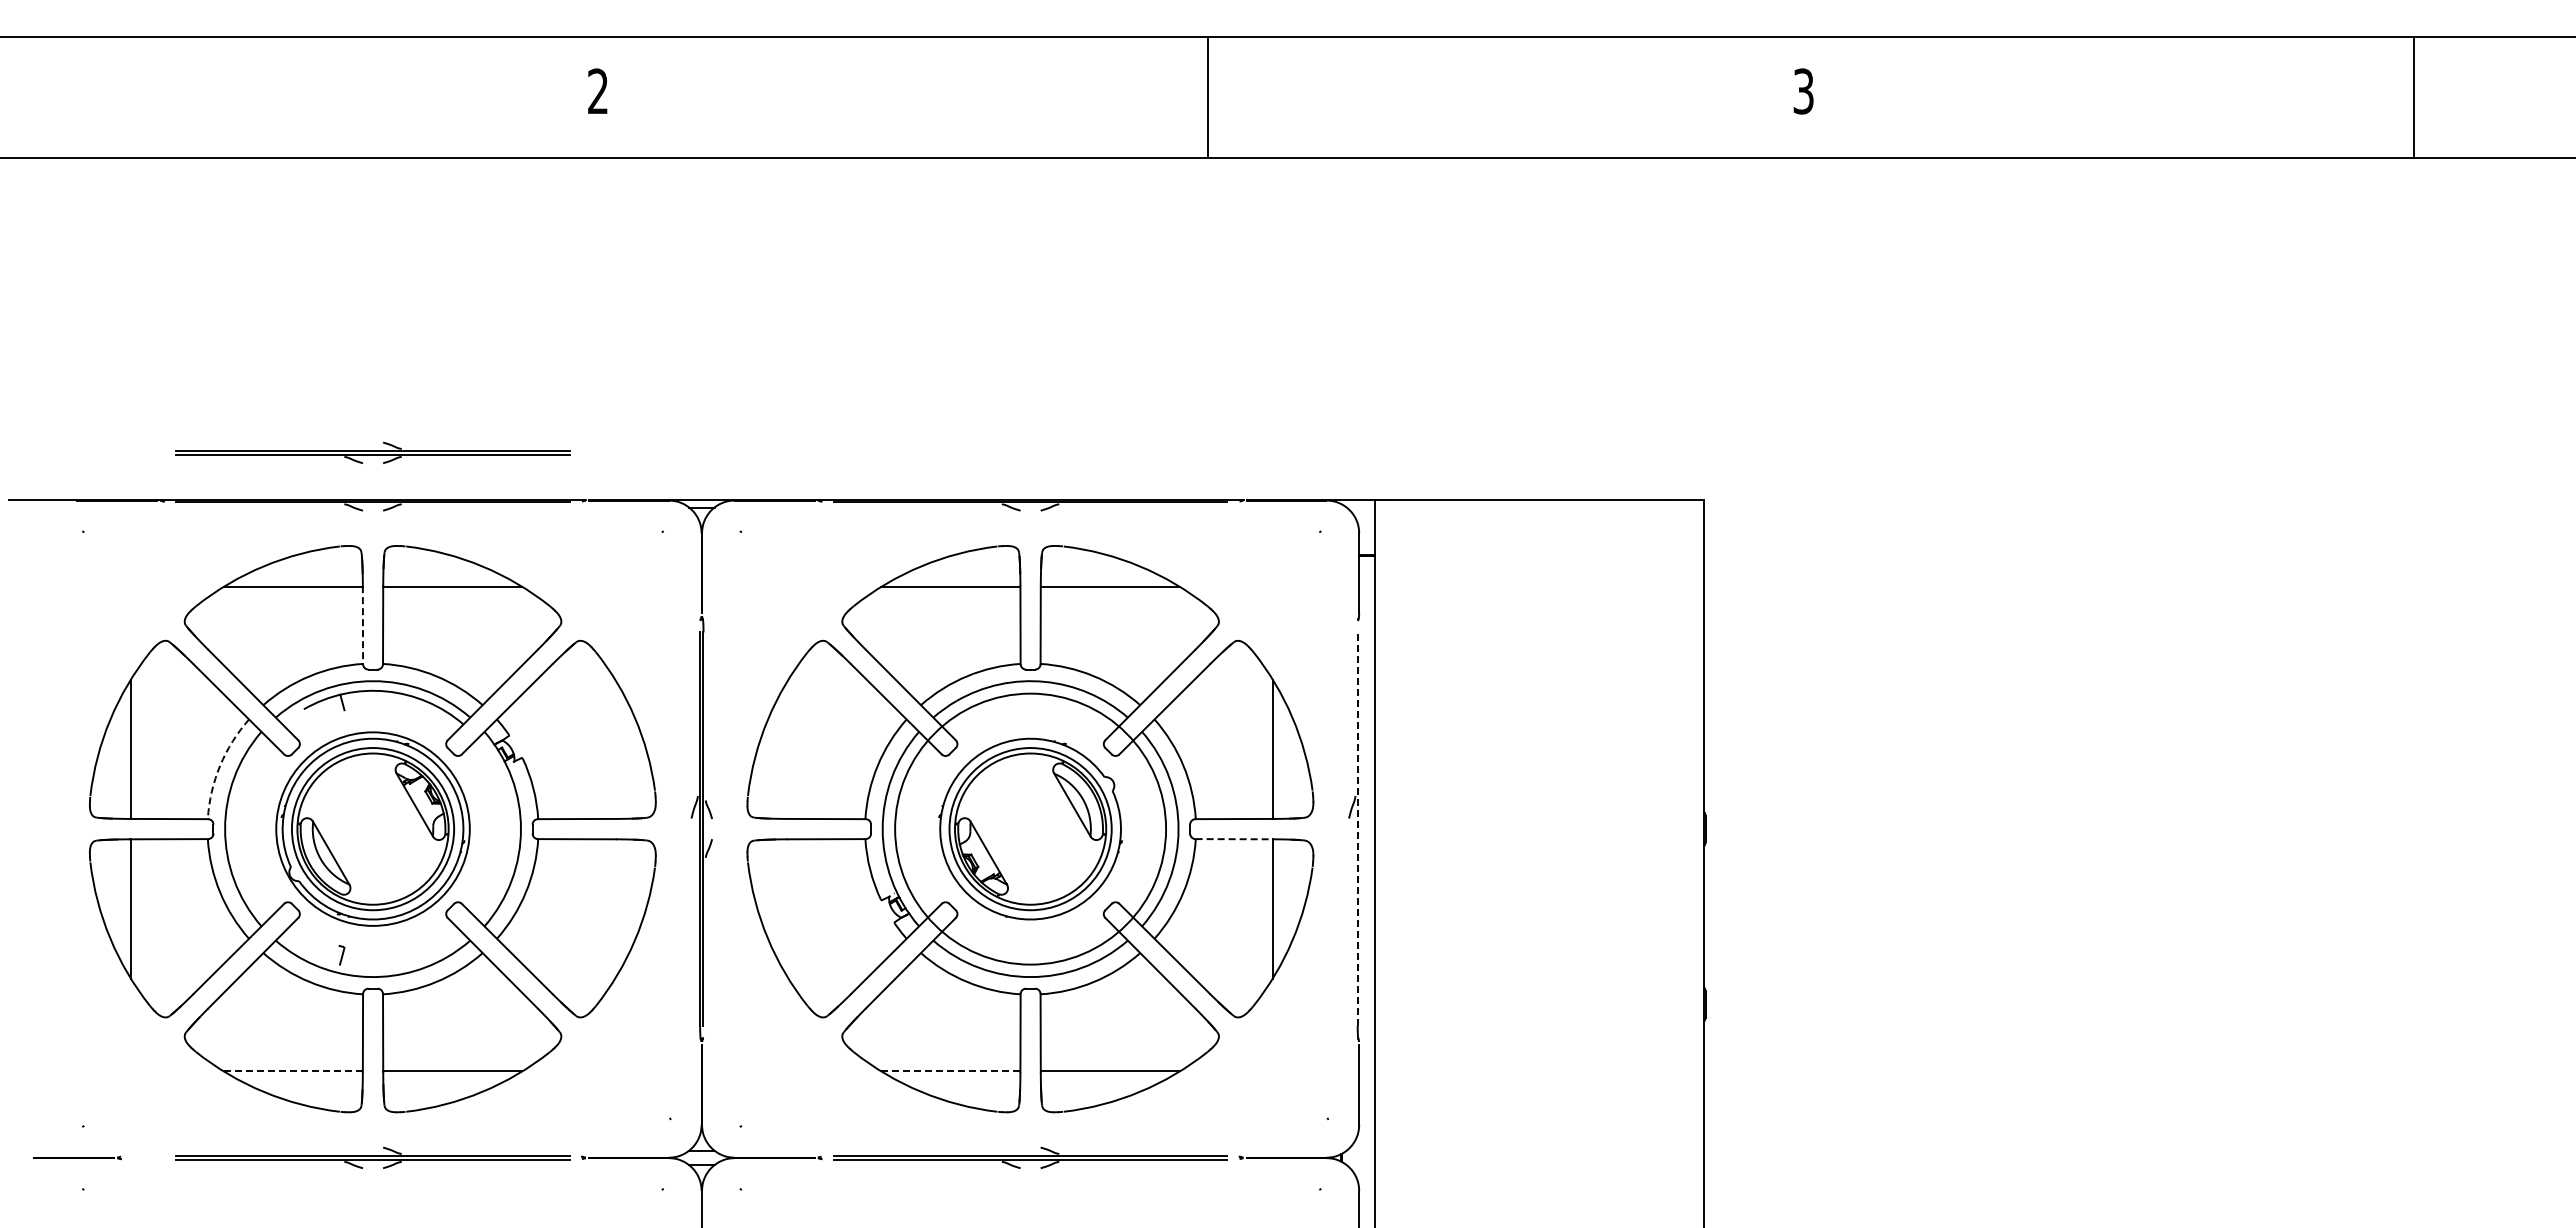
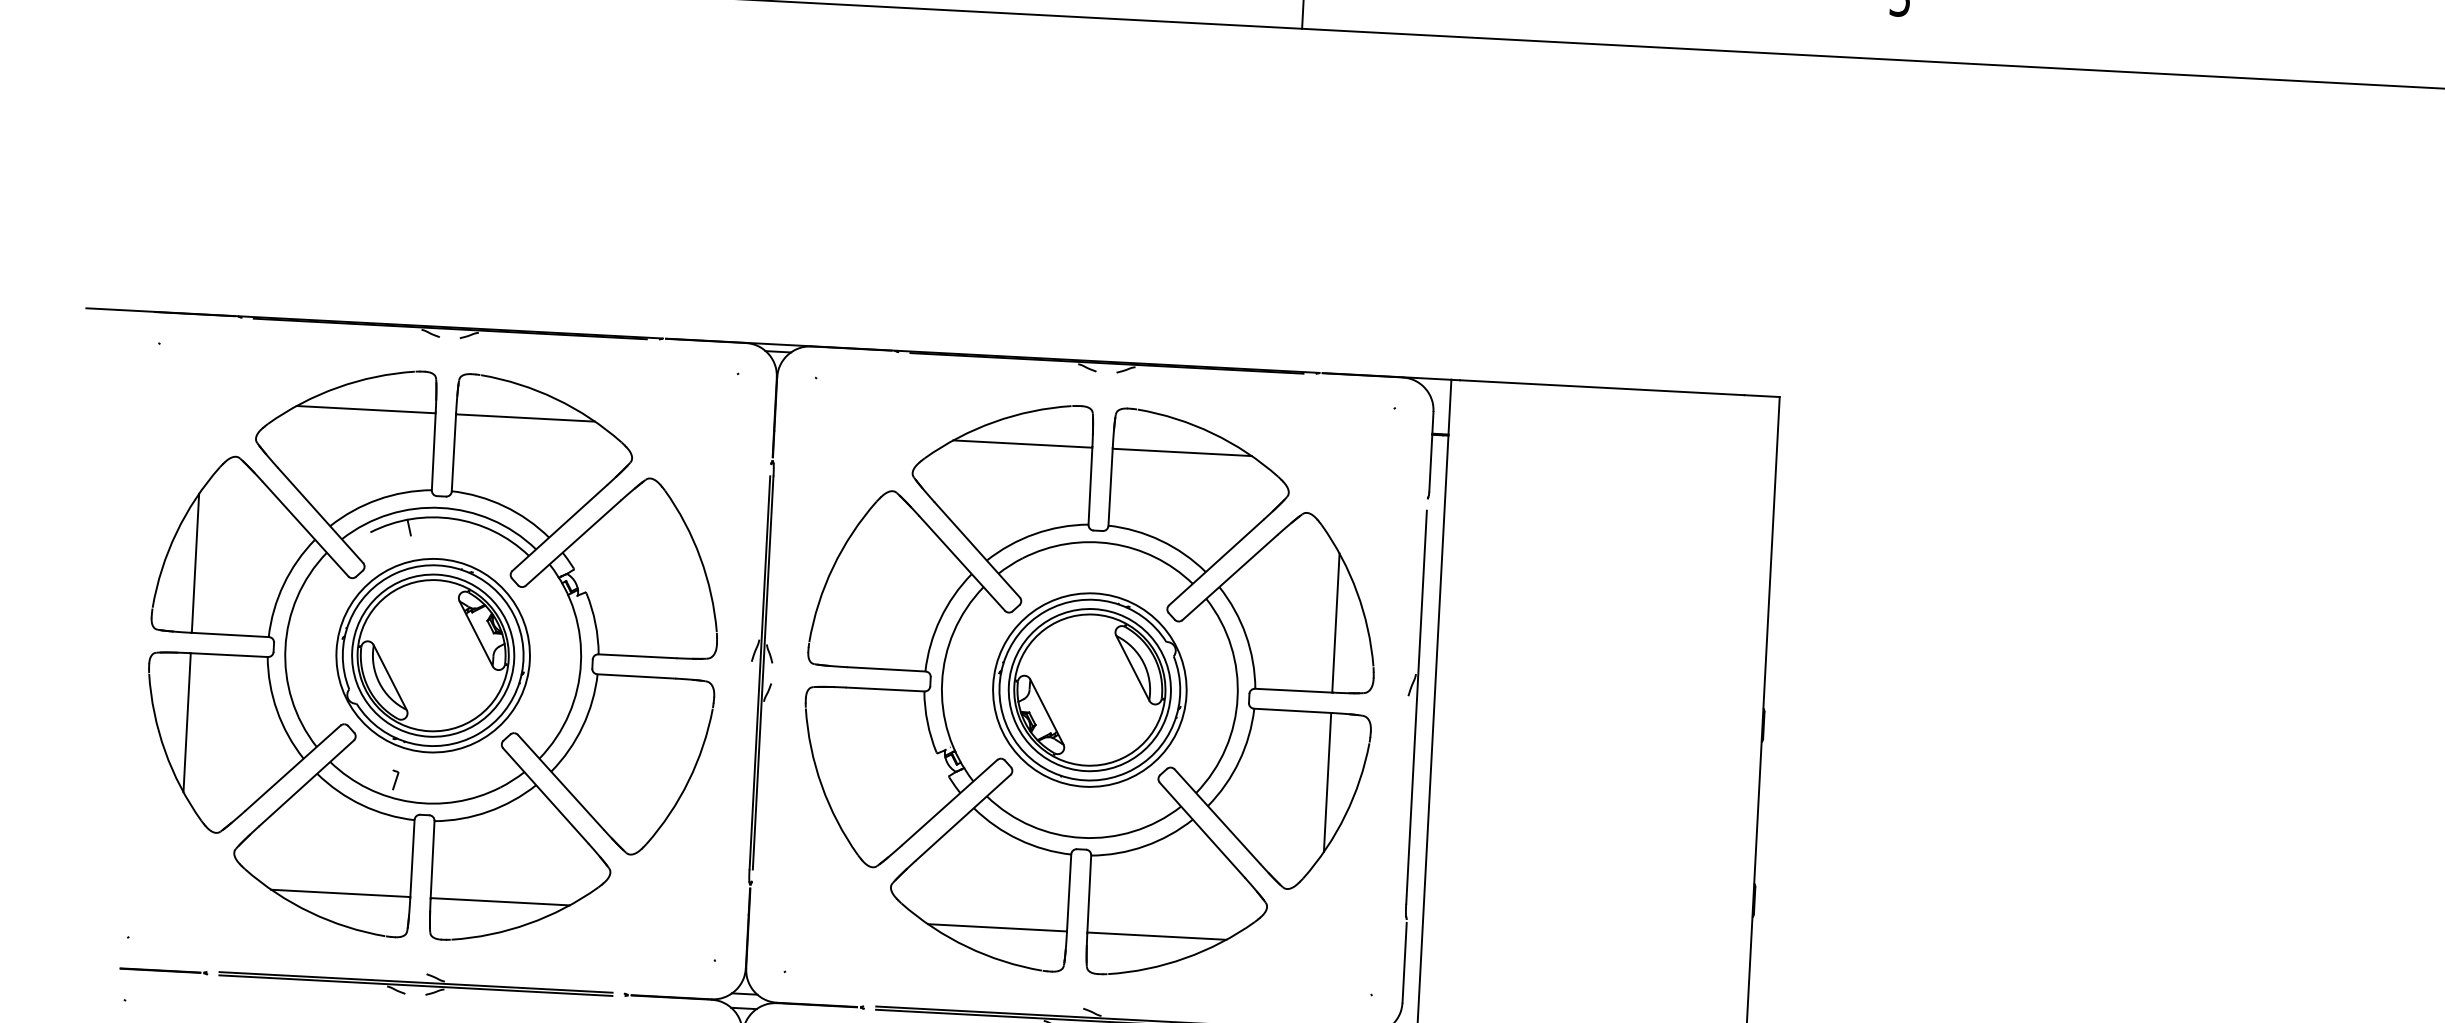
part: (372, 452) -> (452, 279), removed
line: (362, 625) -> (433, 451), dashed -> solid
arc: (220, 765) -> (284, 584), dashed -> solid
circle: (1030, 828) -> (1089, 689), size x0.71
line: (1357, 829) -> (1416, 707), dashed -> solid
line: (1234, 839) -> (1292, 711), dashed -> solid
line: (293, 1071) -> (341, 893), dashed -> solid
line: (950, 1071) -> (997, 927), dashed -> solid
part: (77, 1157) -> (163, 970), moved

